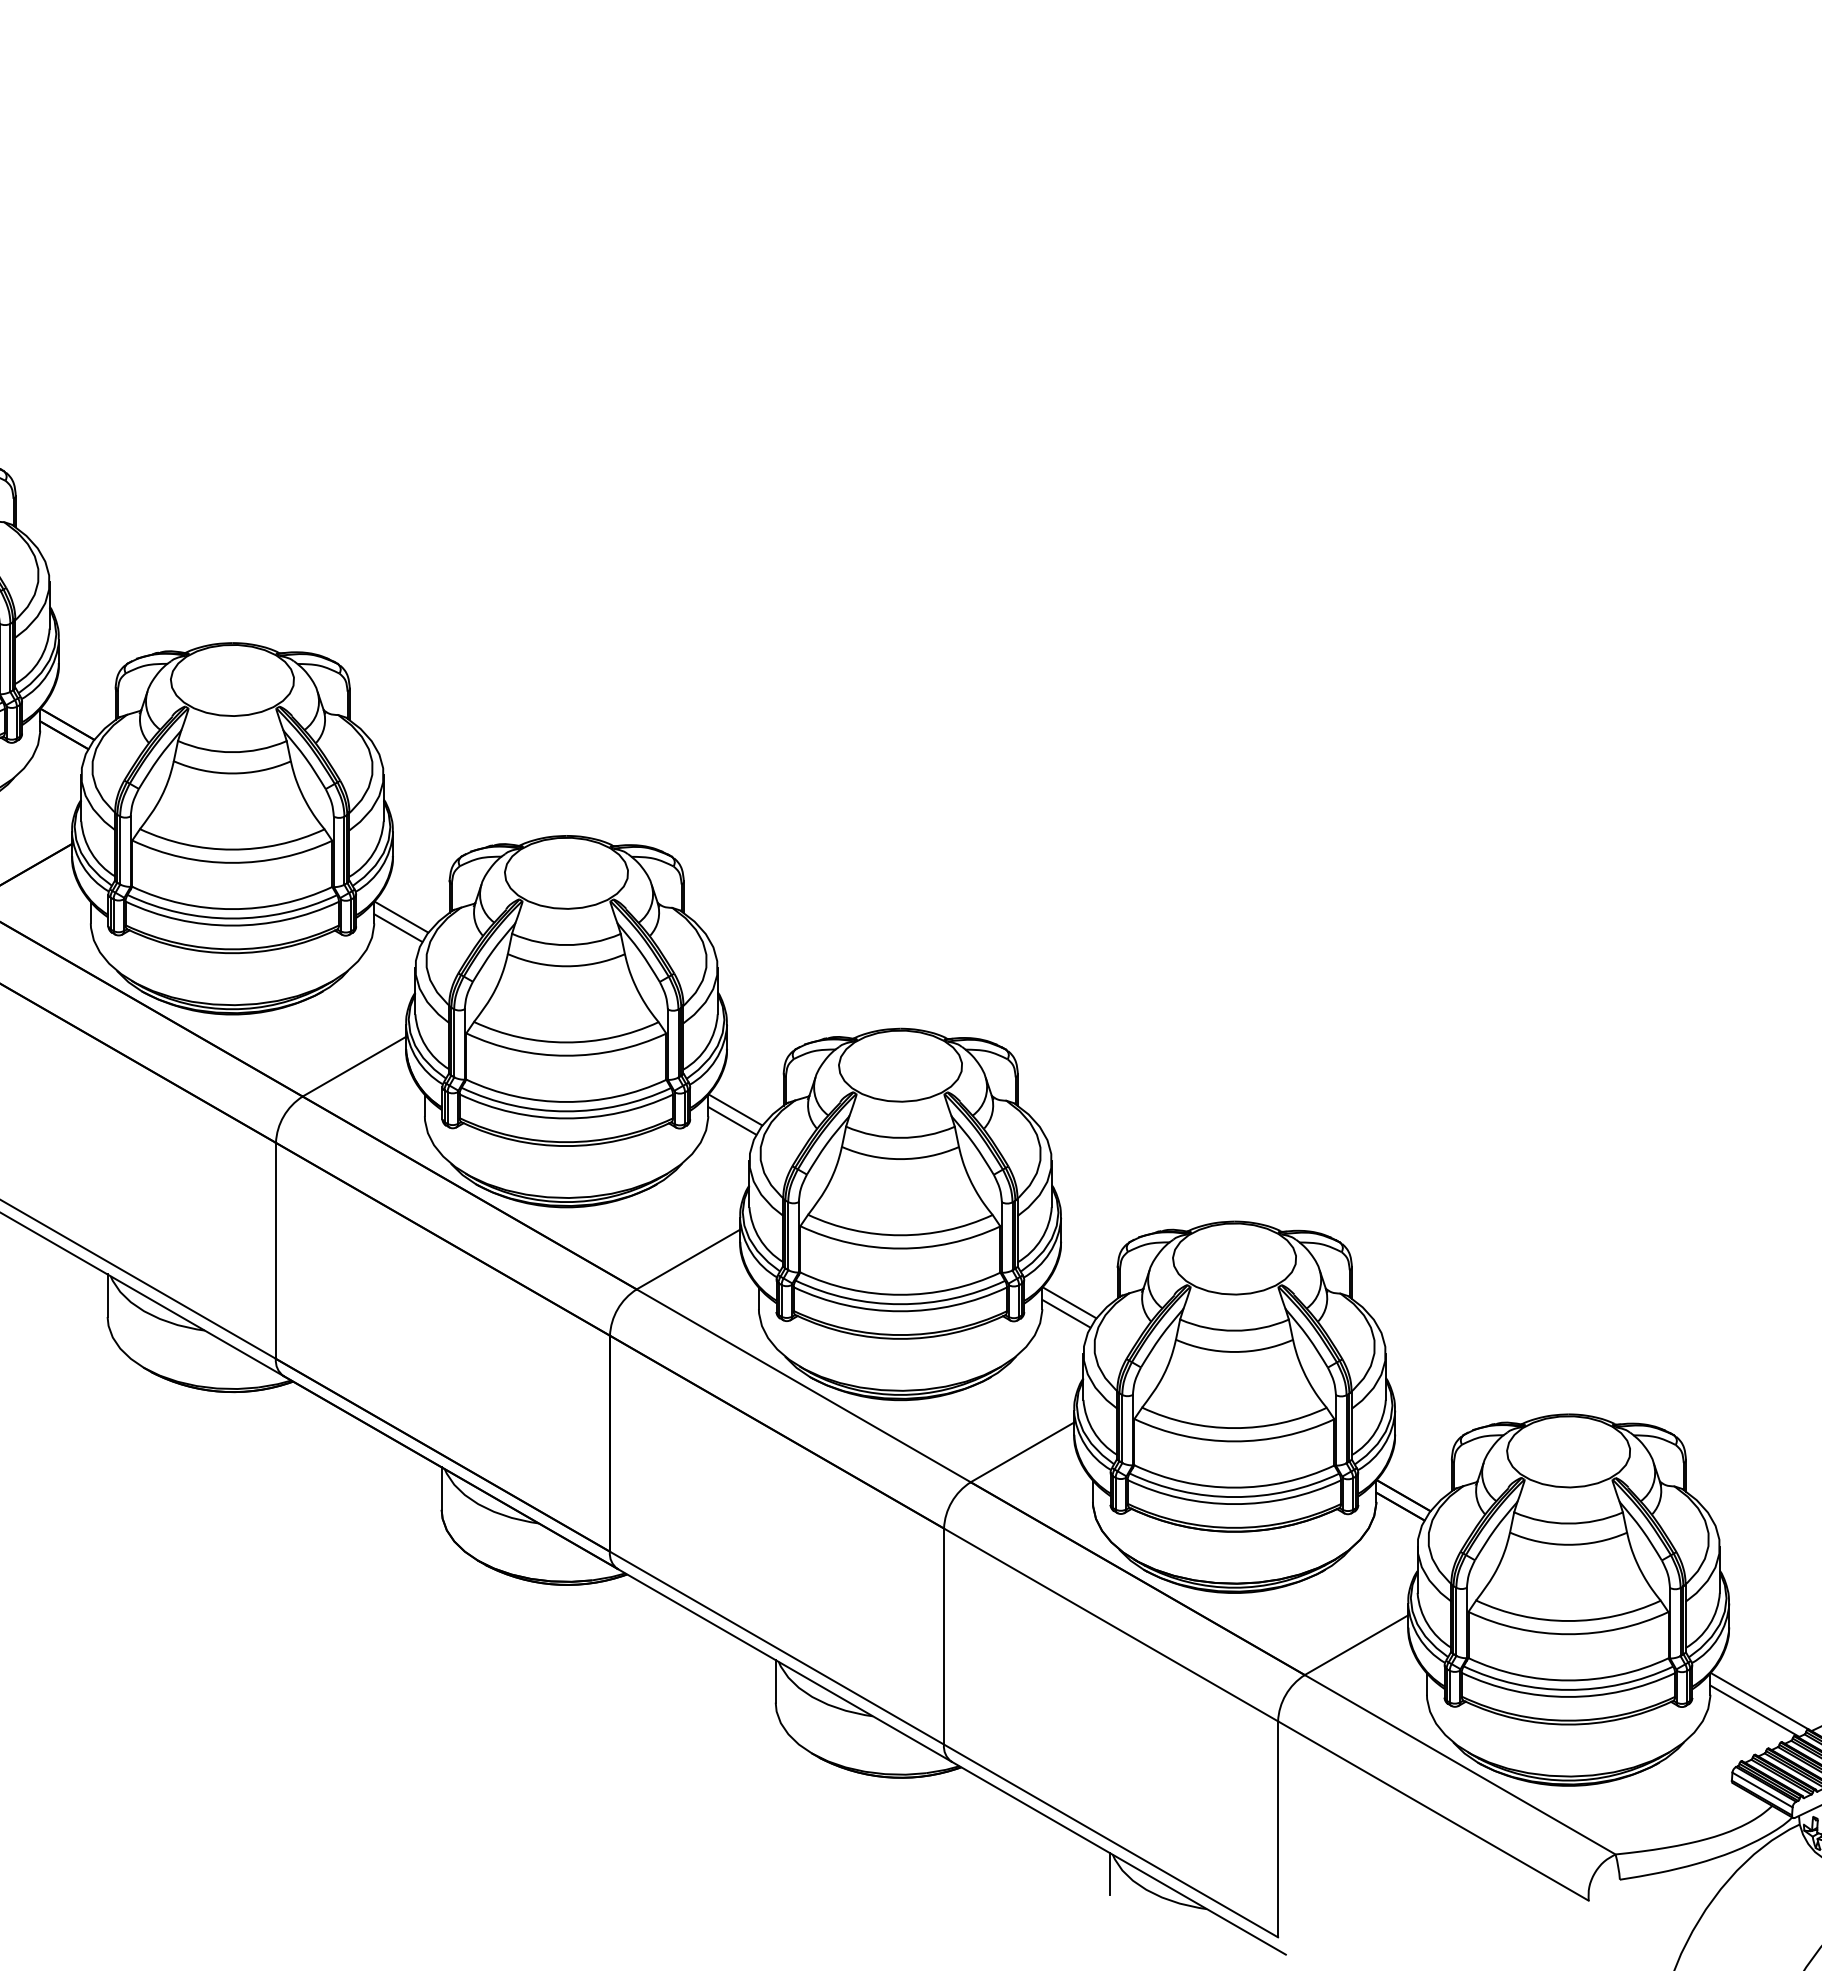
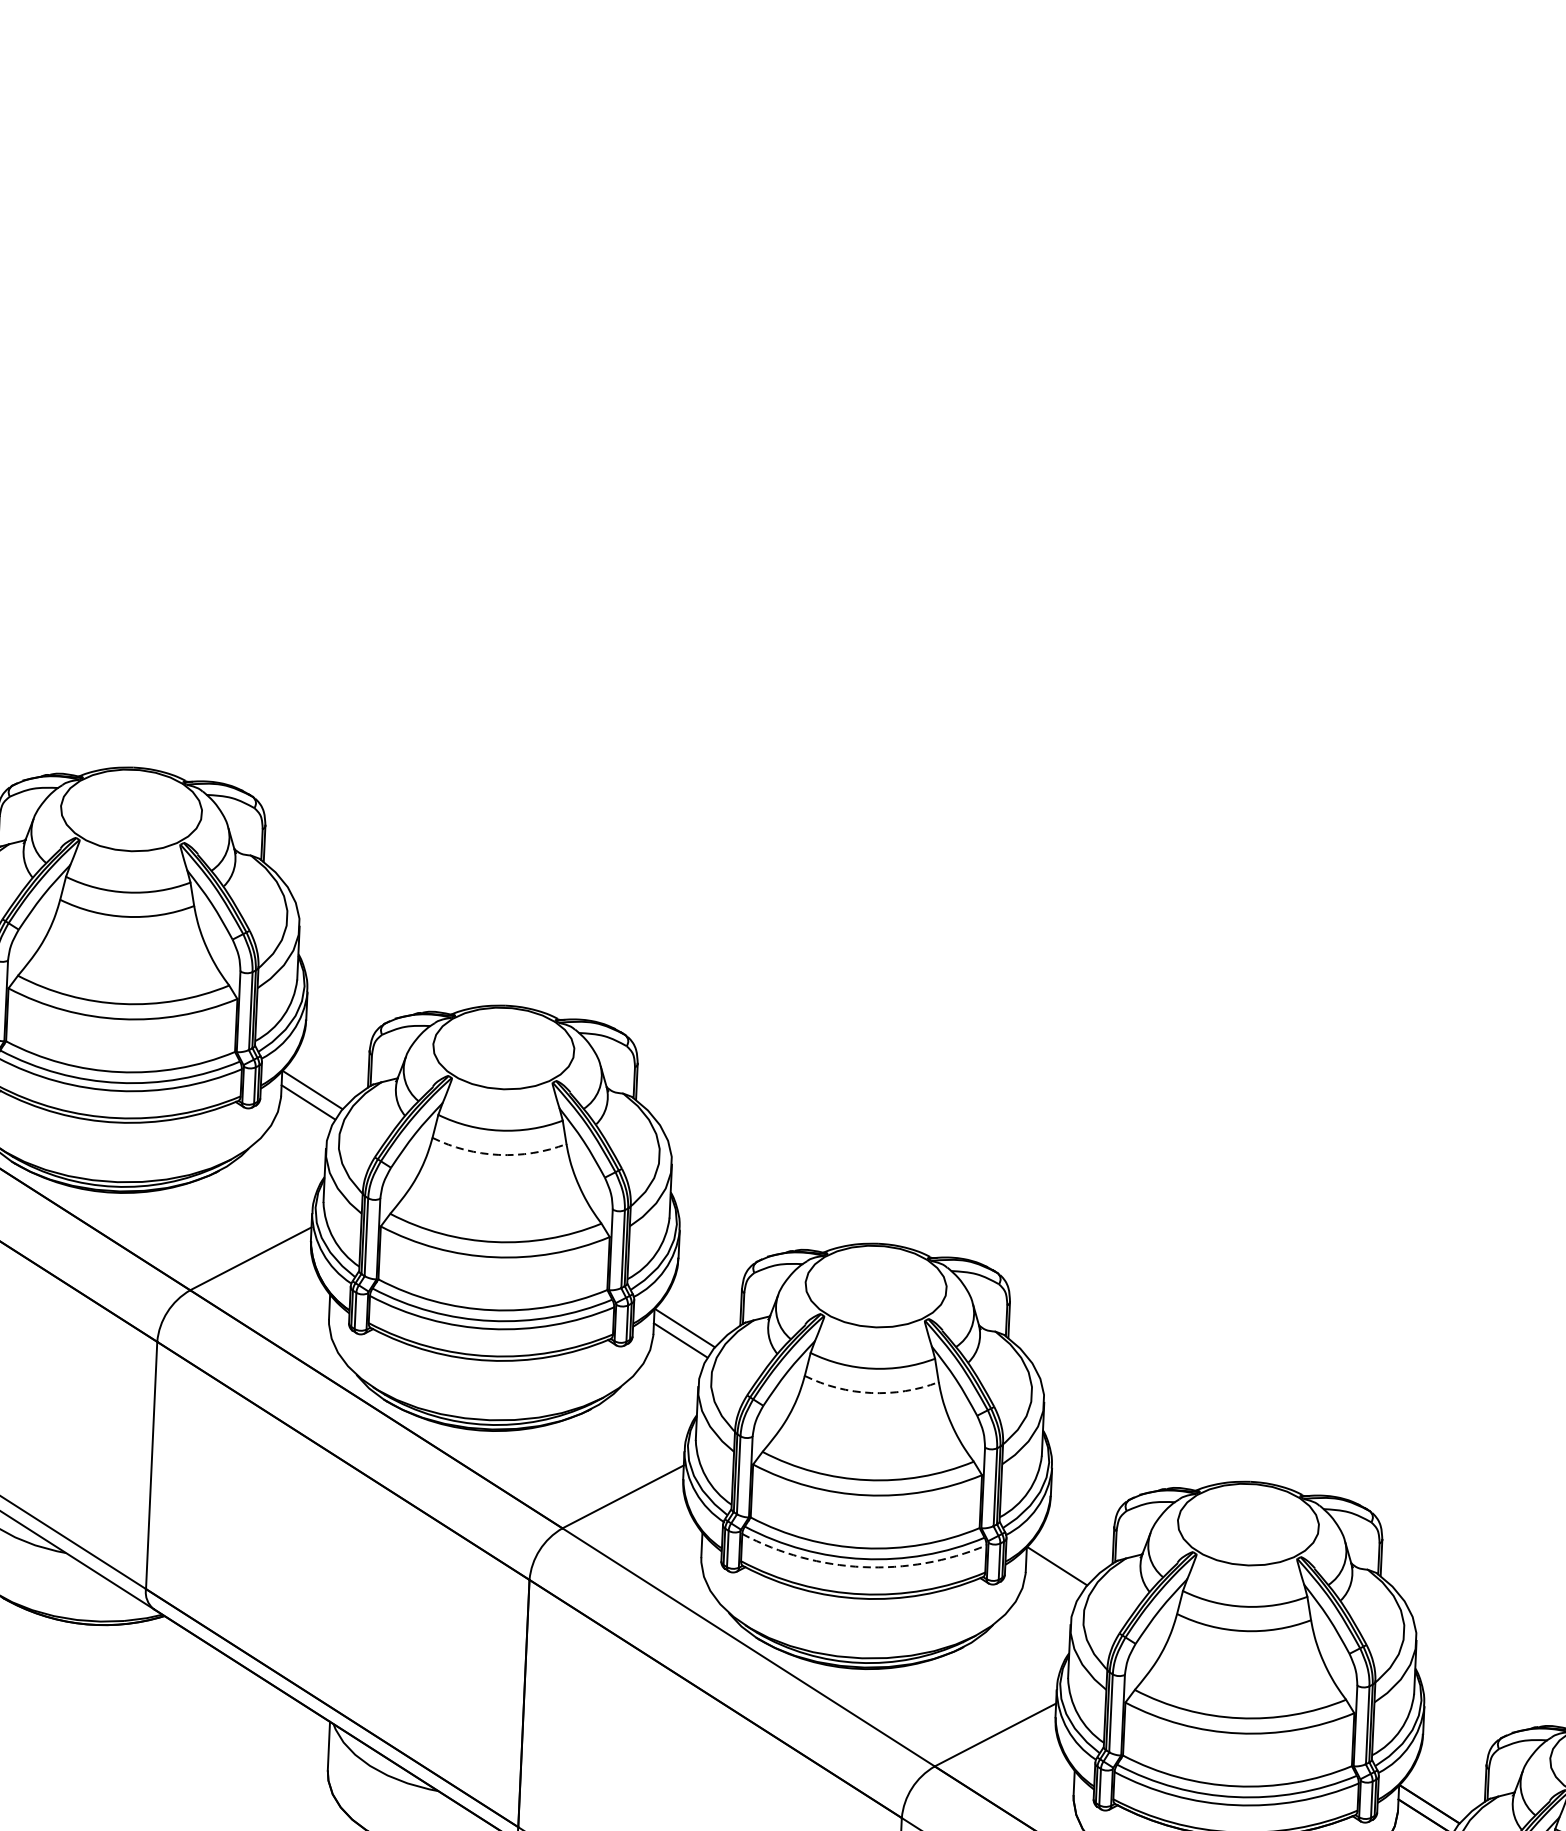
arc: (566, 966) -> (498, 1155), solid -> dashed
arc: (900, 1159) -> (871, 1393), solid -> dashed
arc: (900, 1311) -> (863, 1567), solid -> dashed
line: (1066, 1313) -> (1053, 1578), removed

